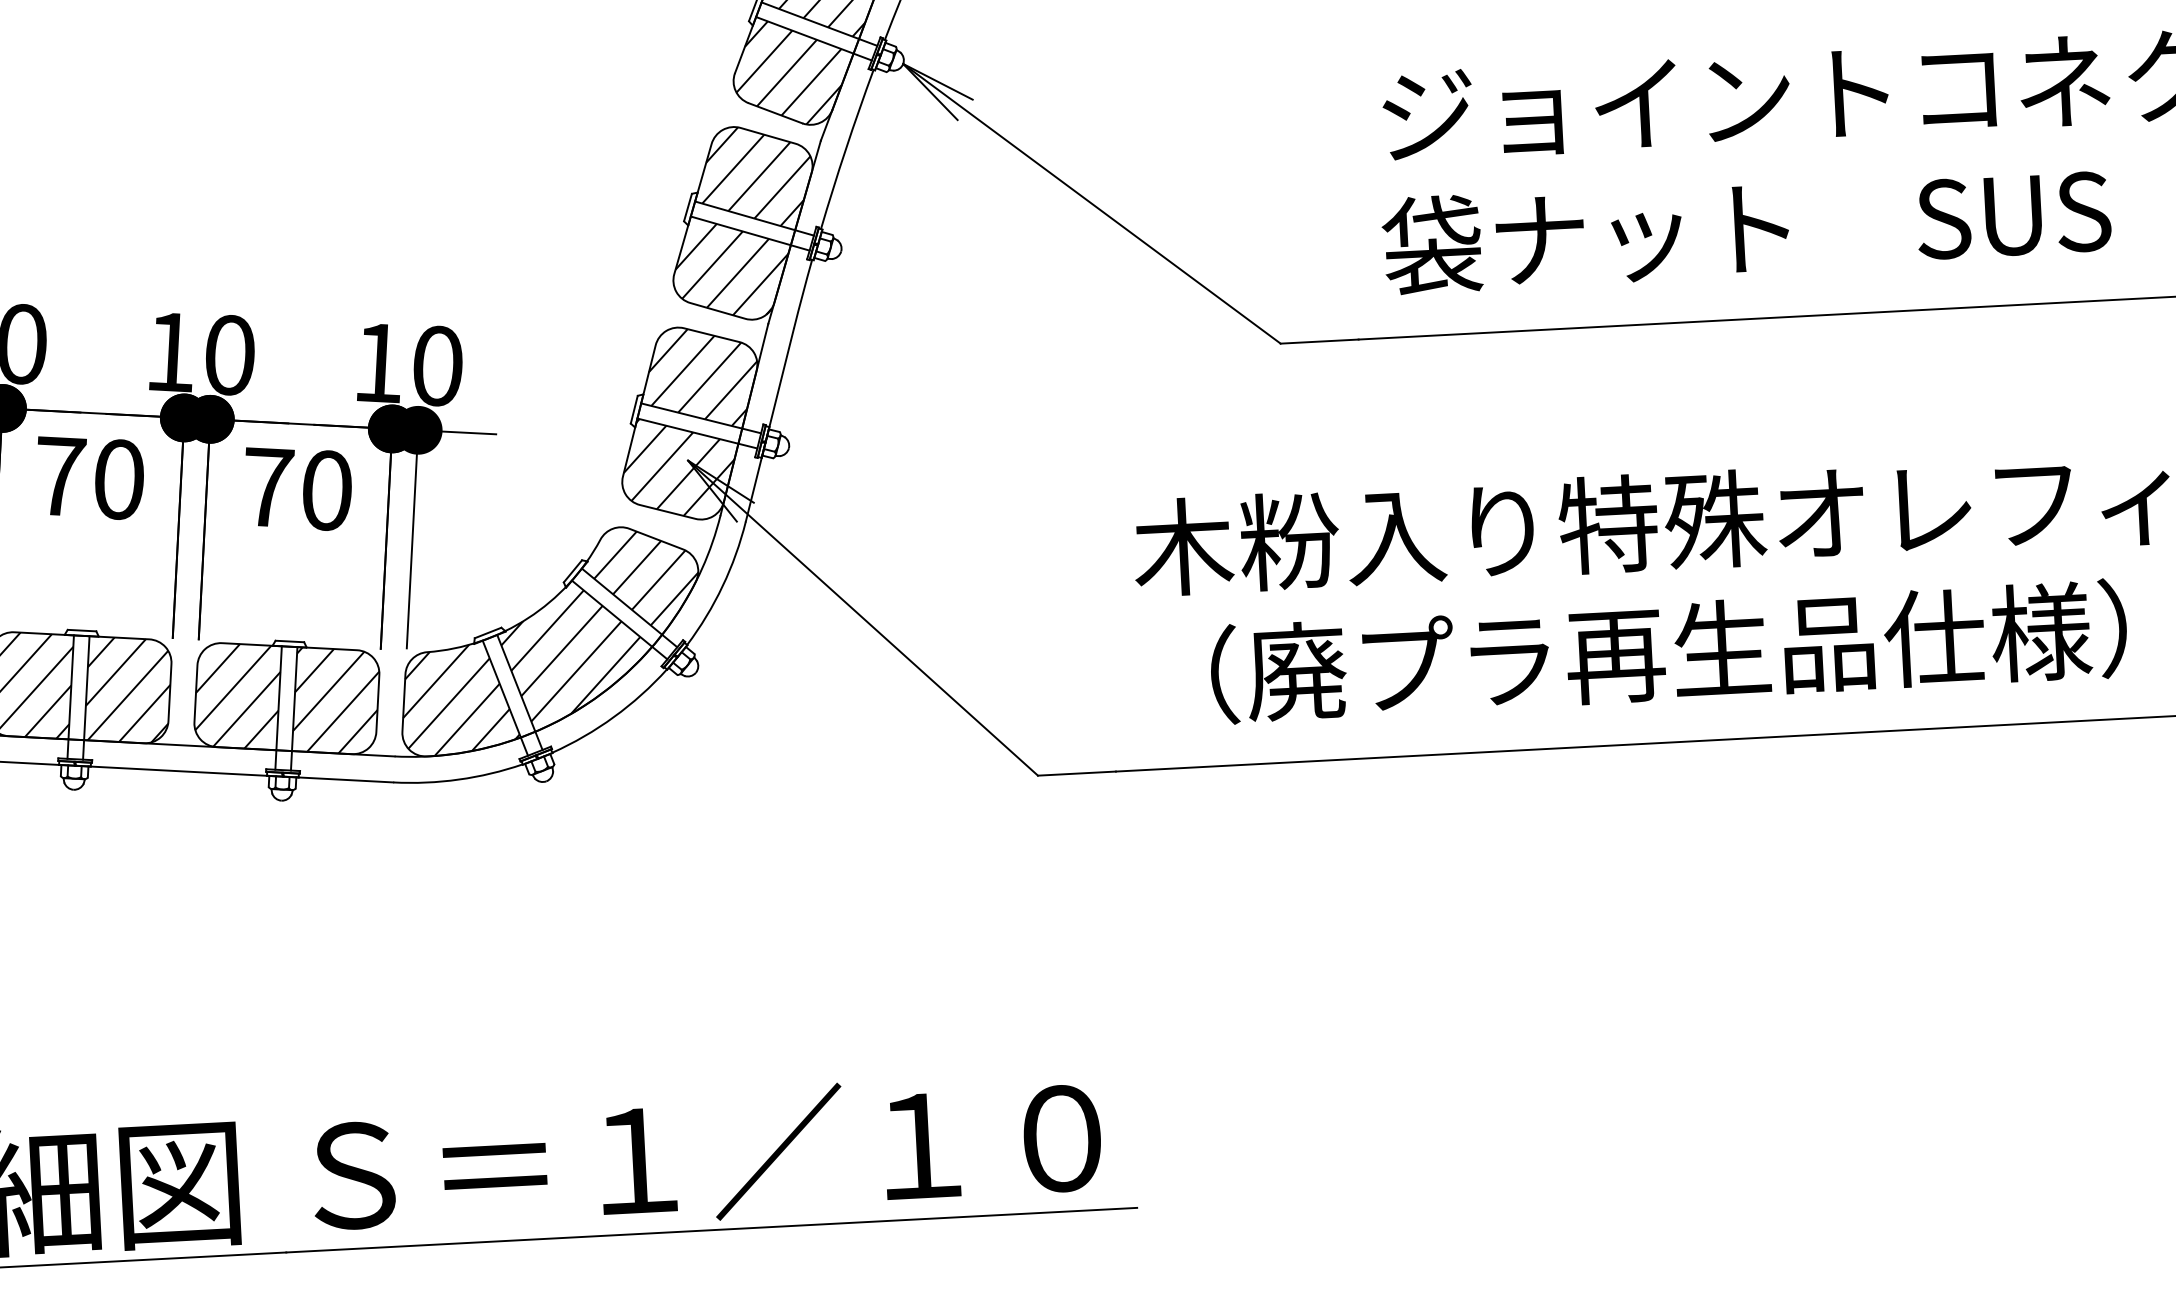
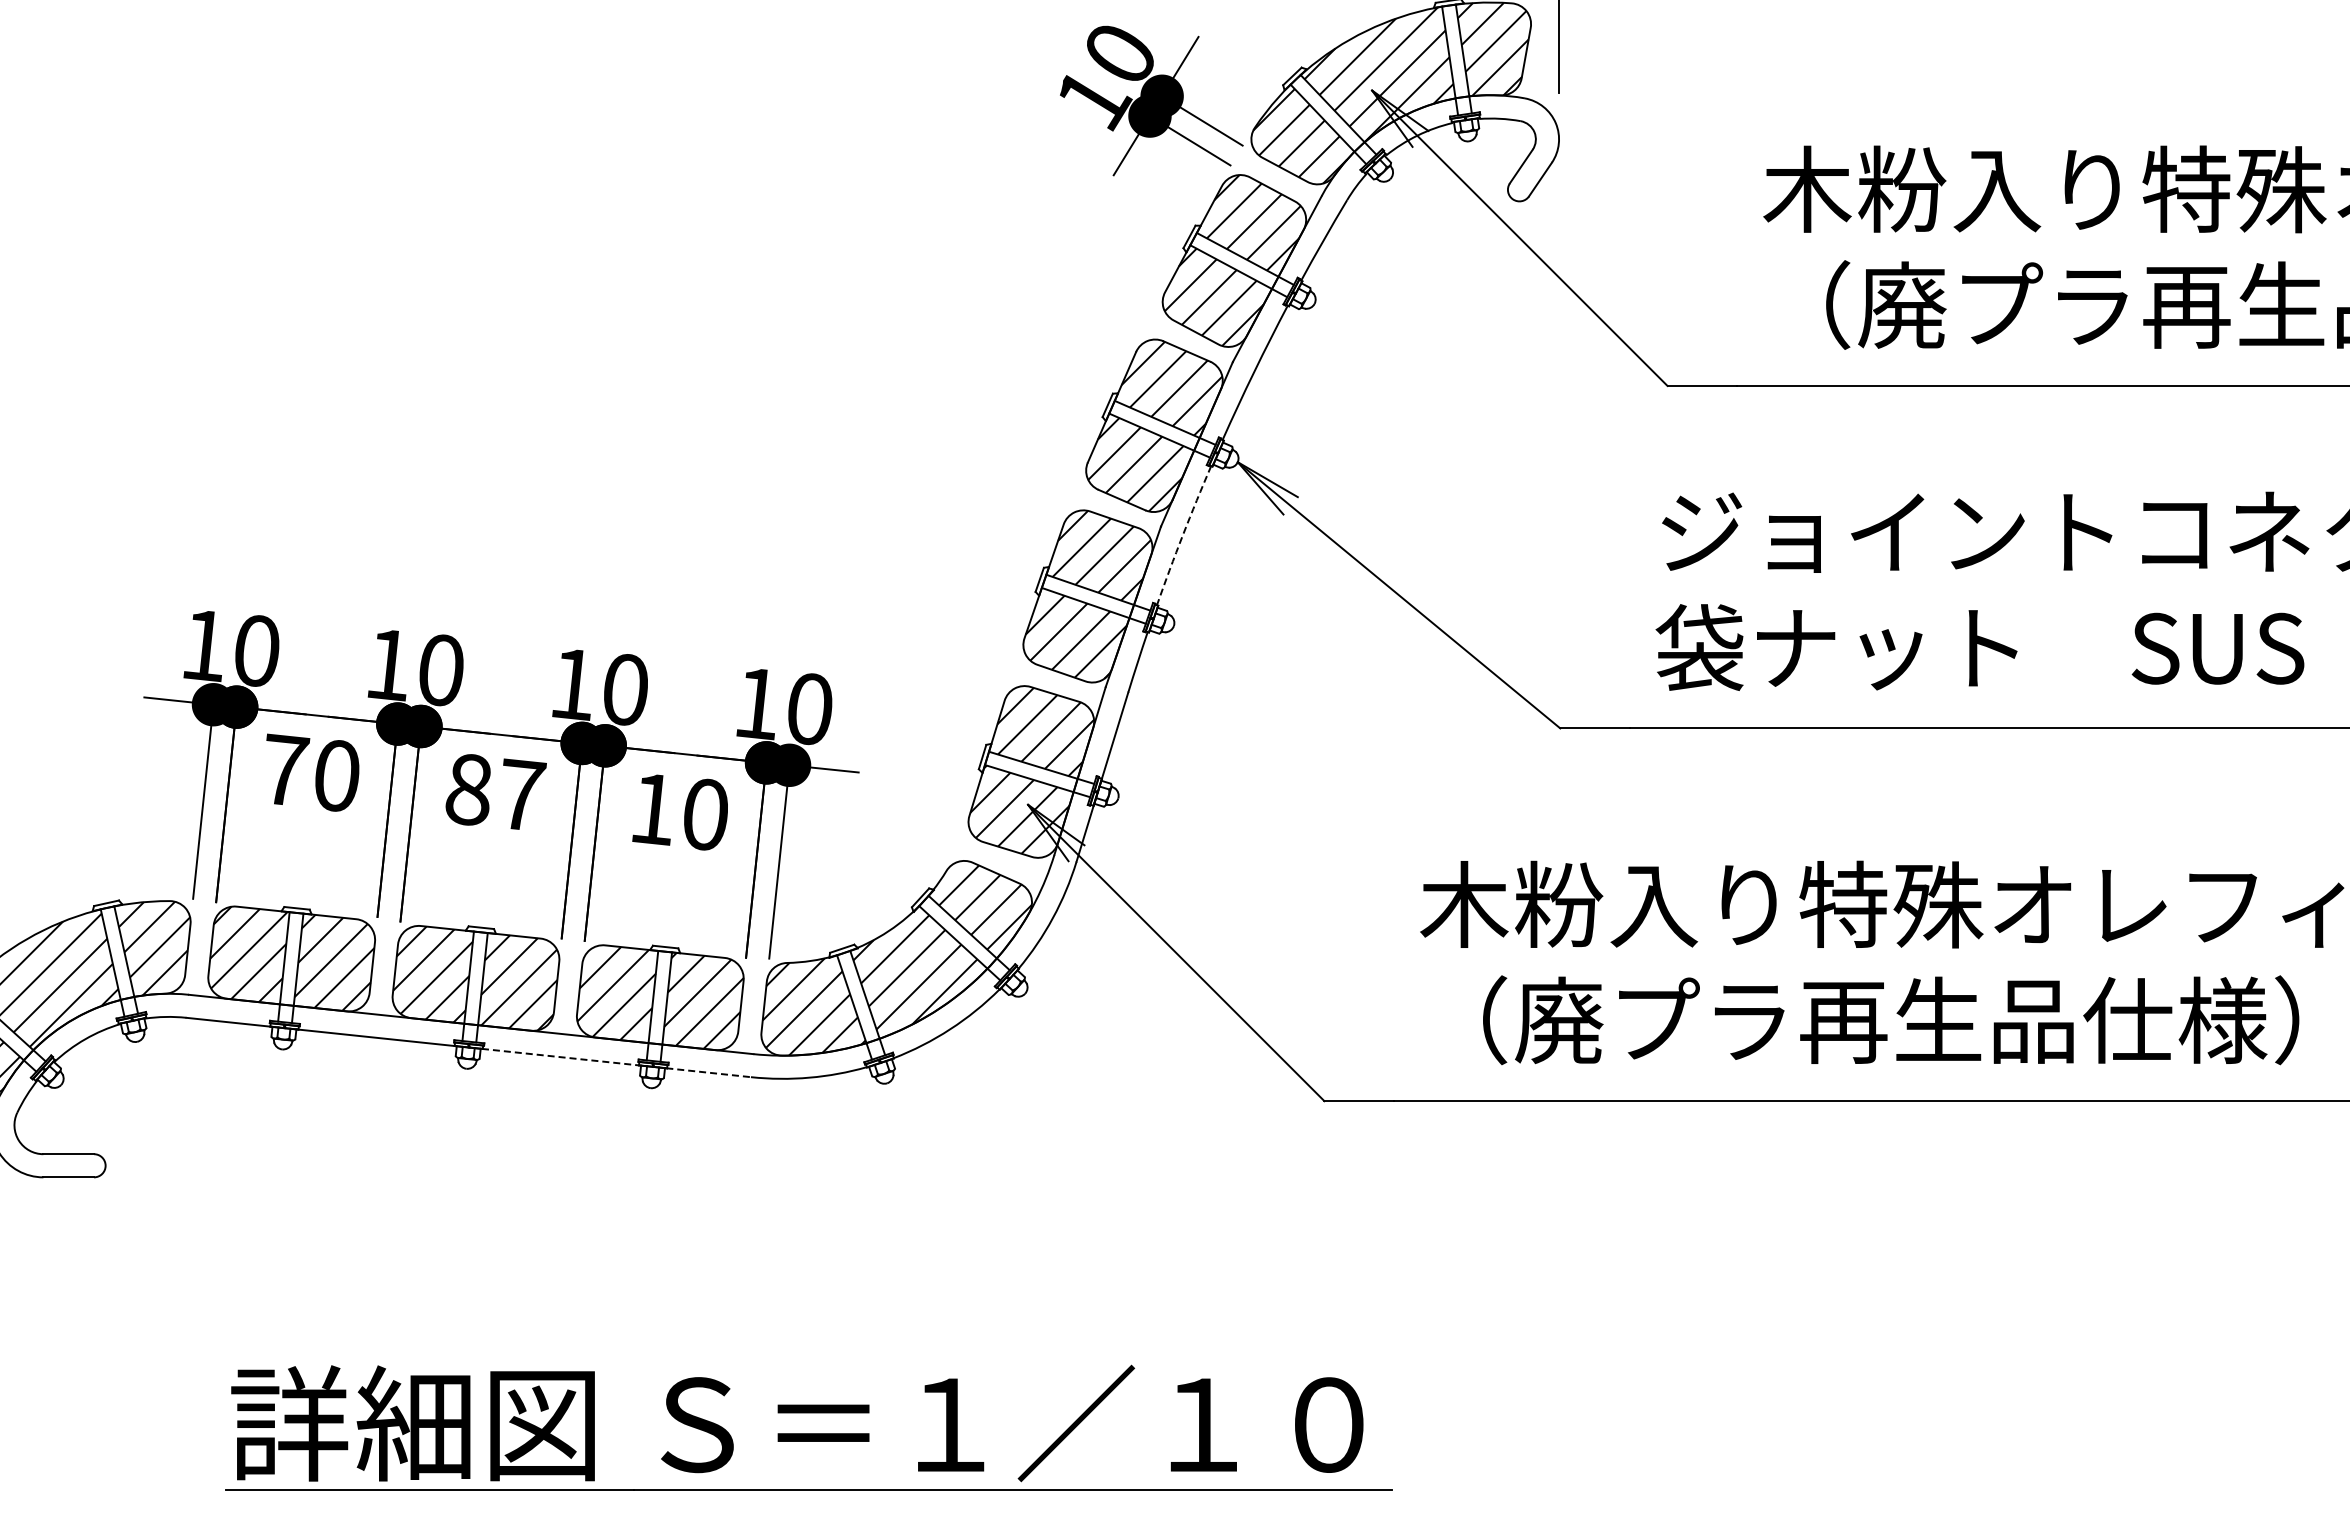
arc: (845, 149) -> (1182, 535), solid -> dashed
text: (89, 478) -> (495, 792), 70 -> 87
text: (270, 486) -> (655, 808), 70 -> 10
line: (179, 771) -> (561, 1057), solid -> dashed
line: (345, 779) -> (708, 1072), solid -> dashed

